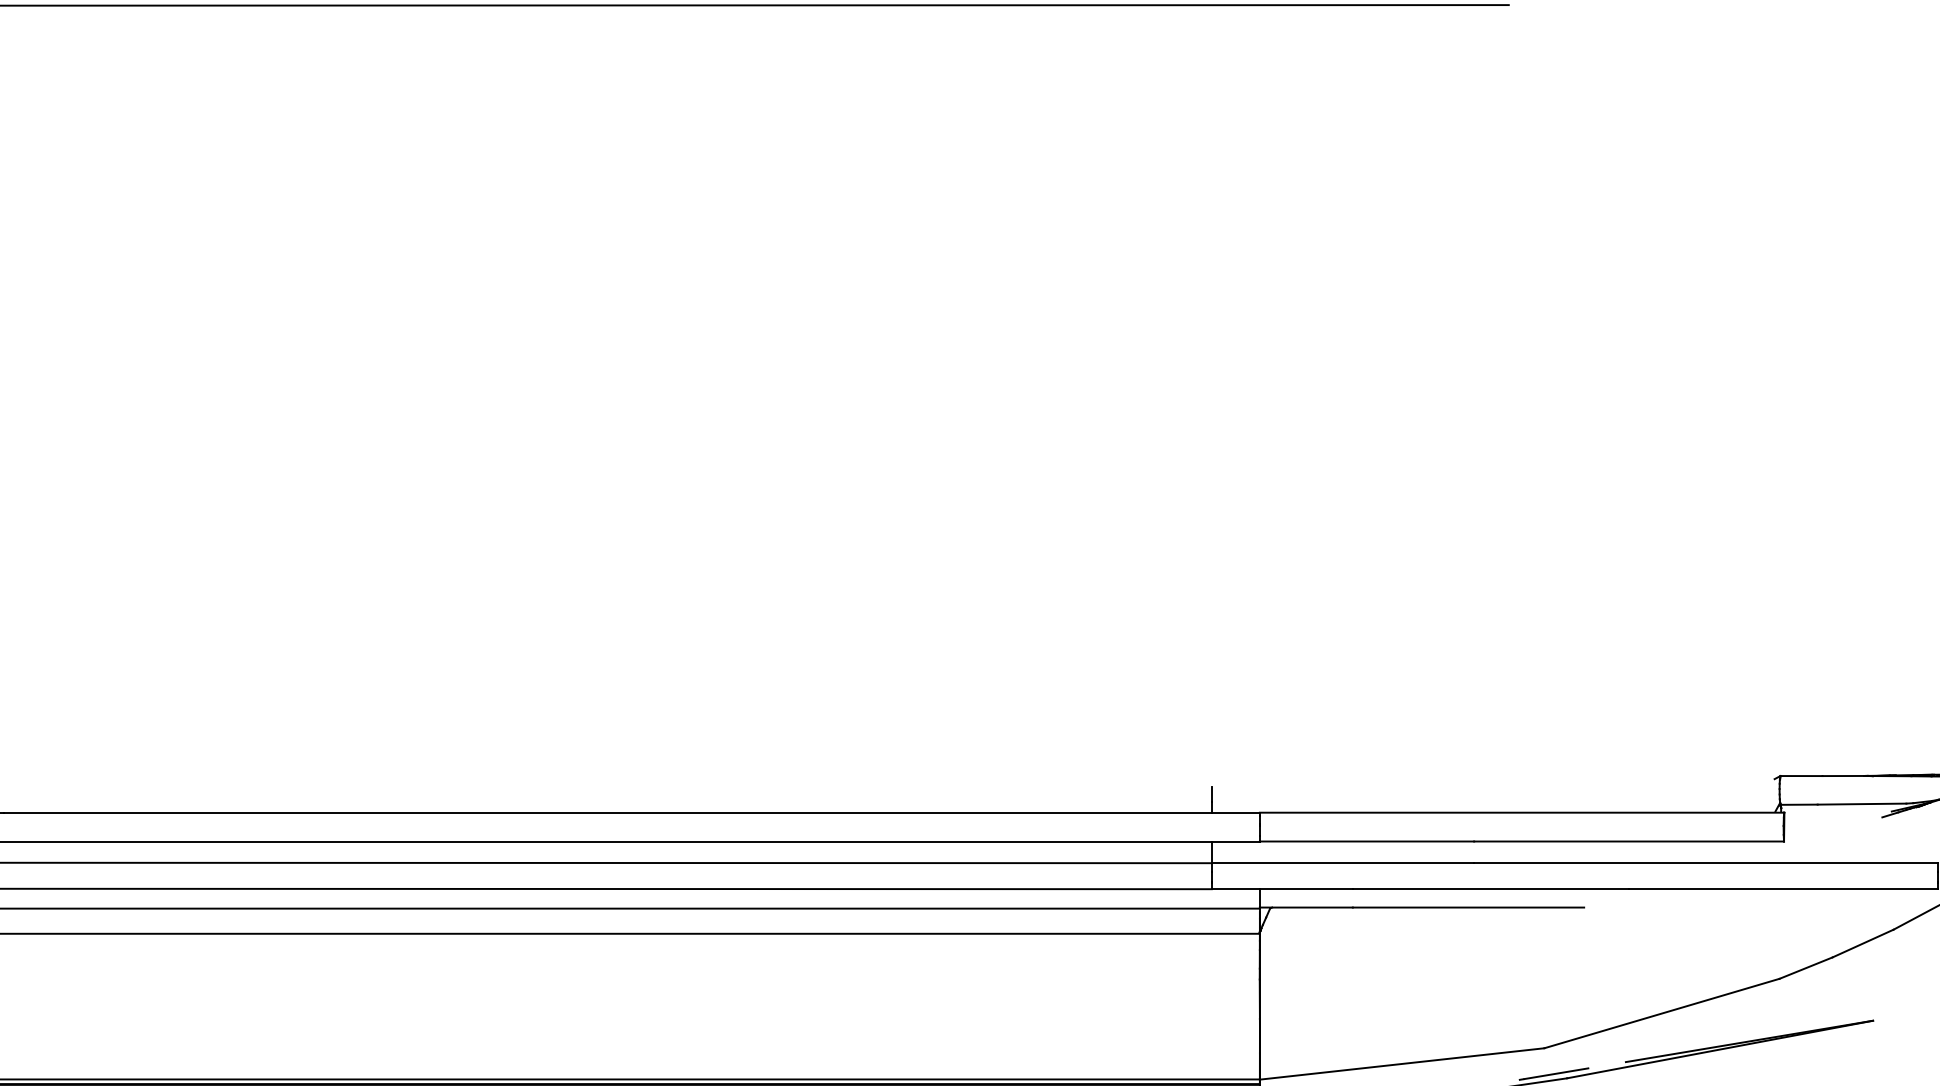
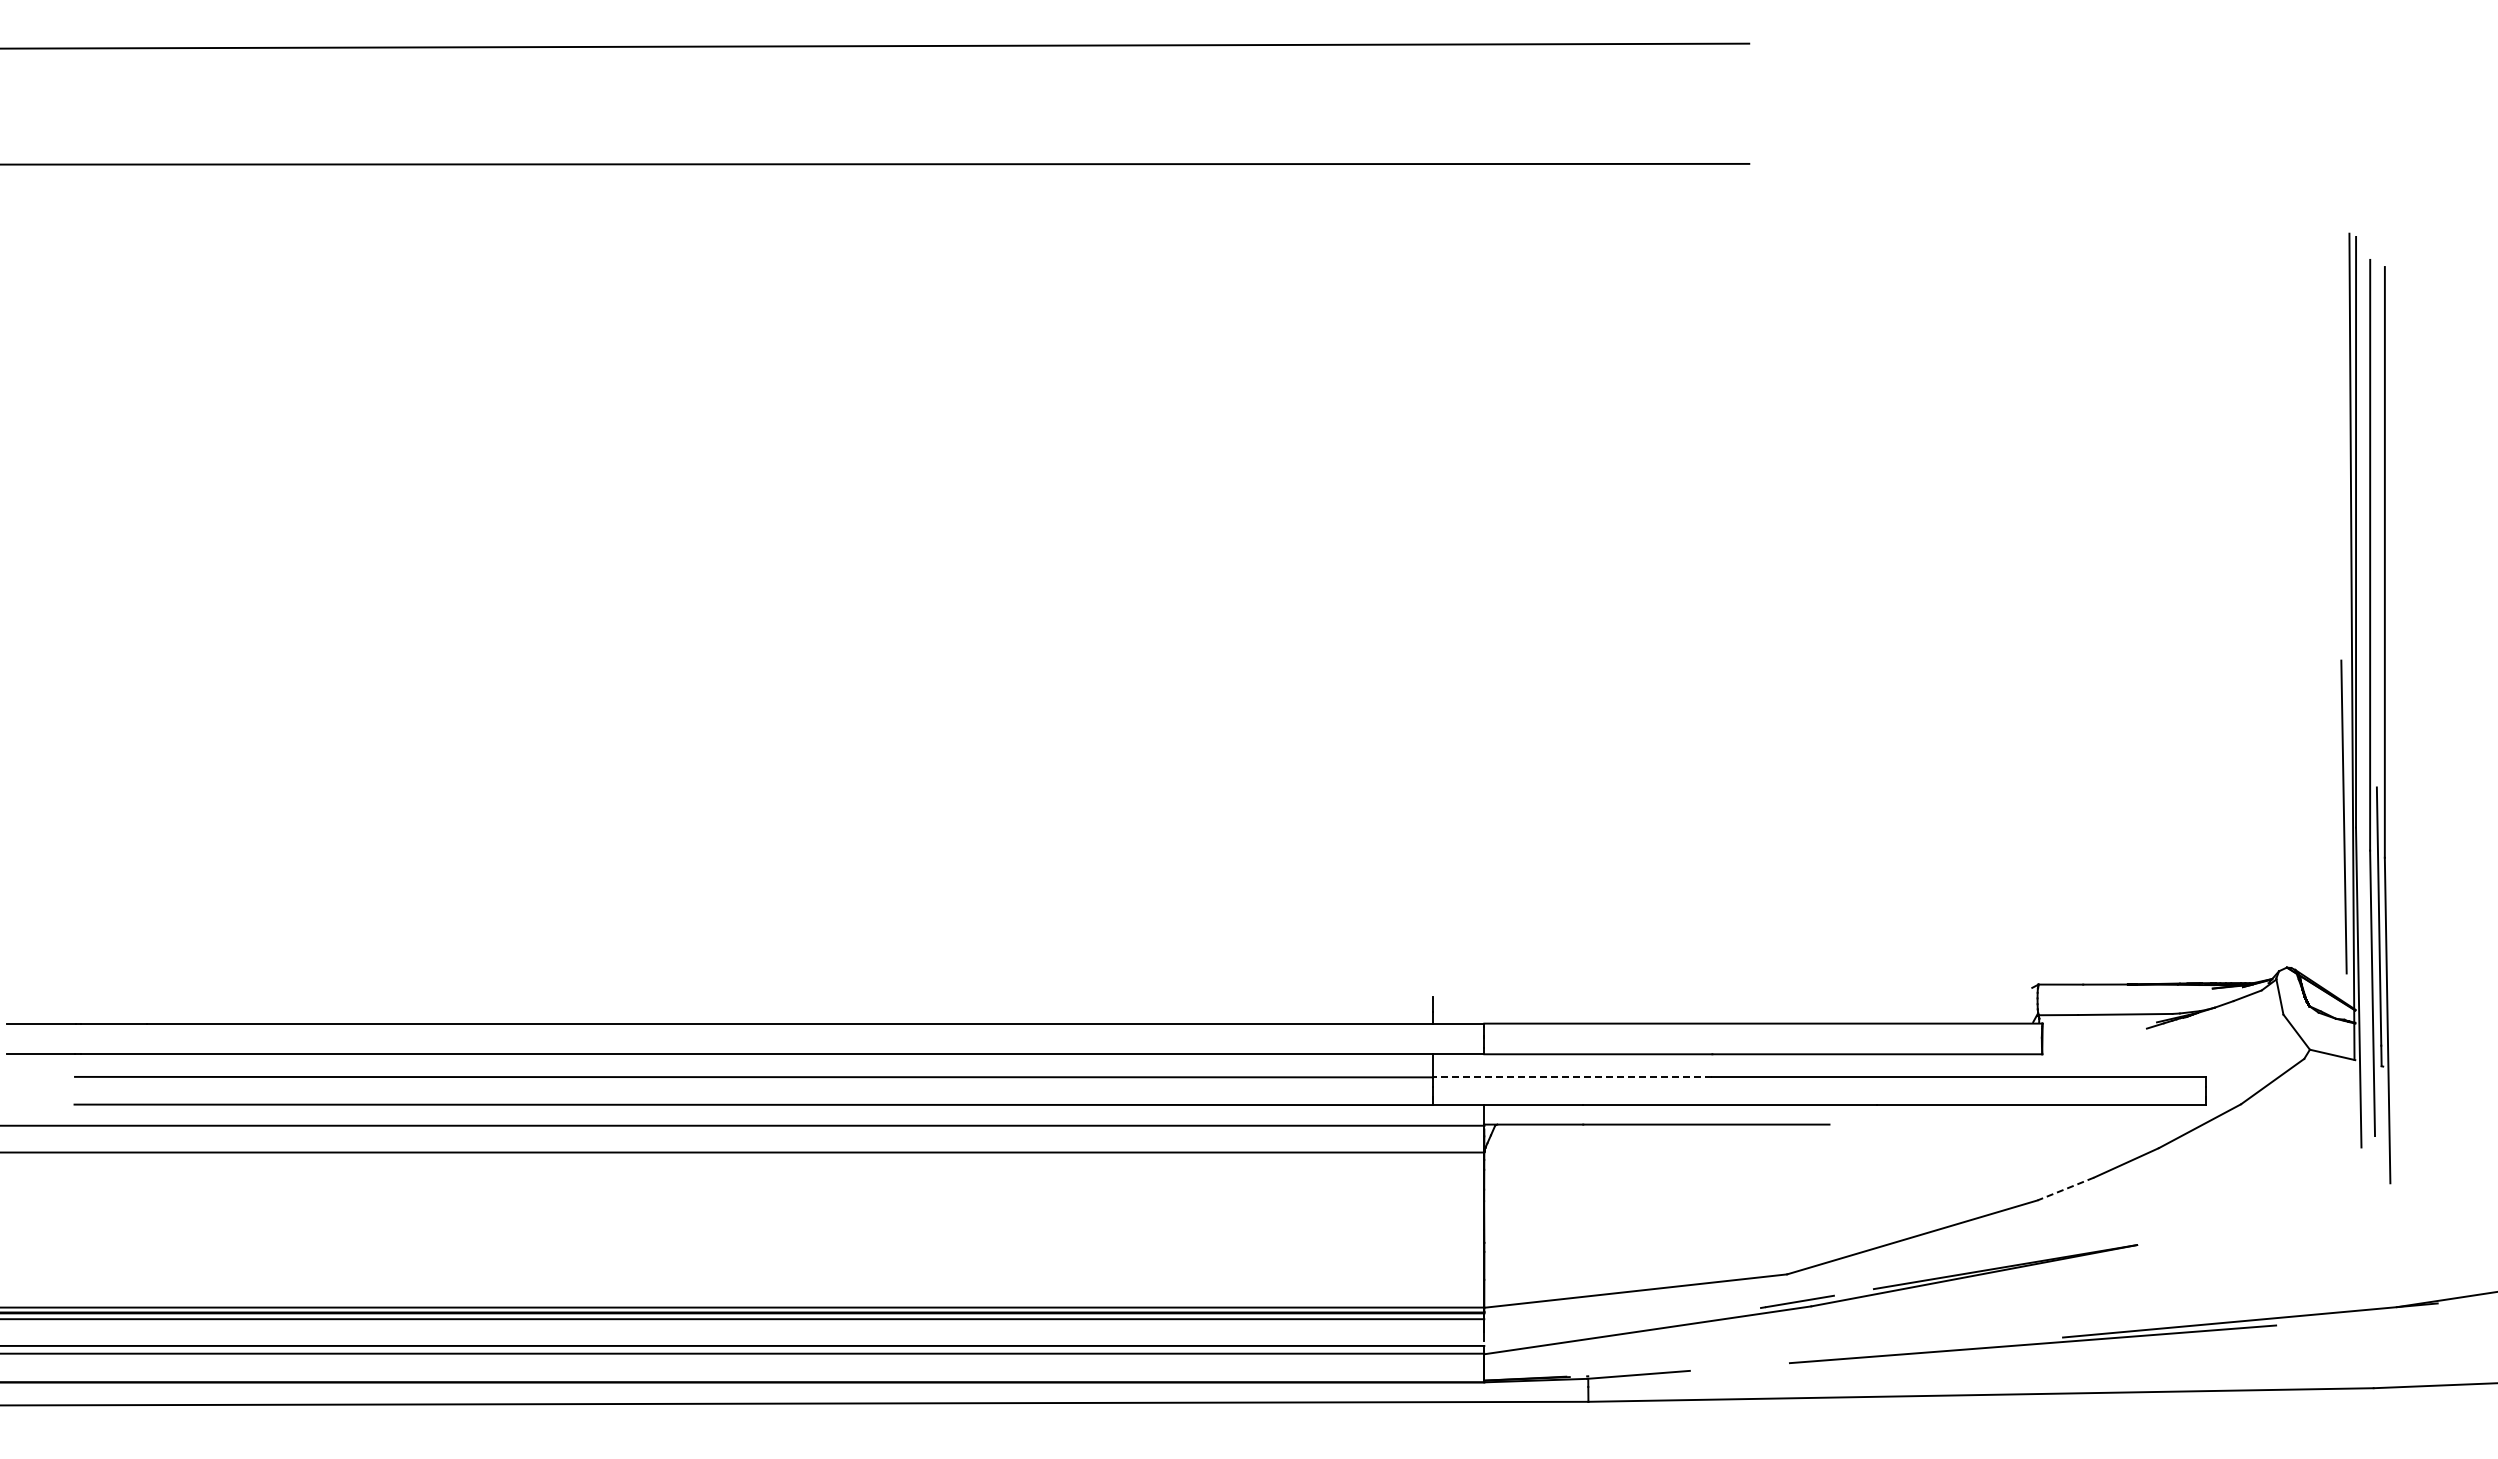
line: (1342, 863) -> (1572, 1077), solid -> dashed
line: (1805, 968) -> (2065, 1189), solid -> dashed

